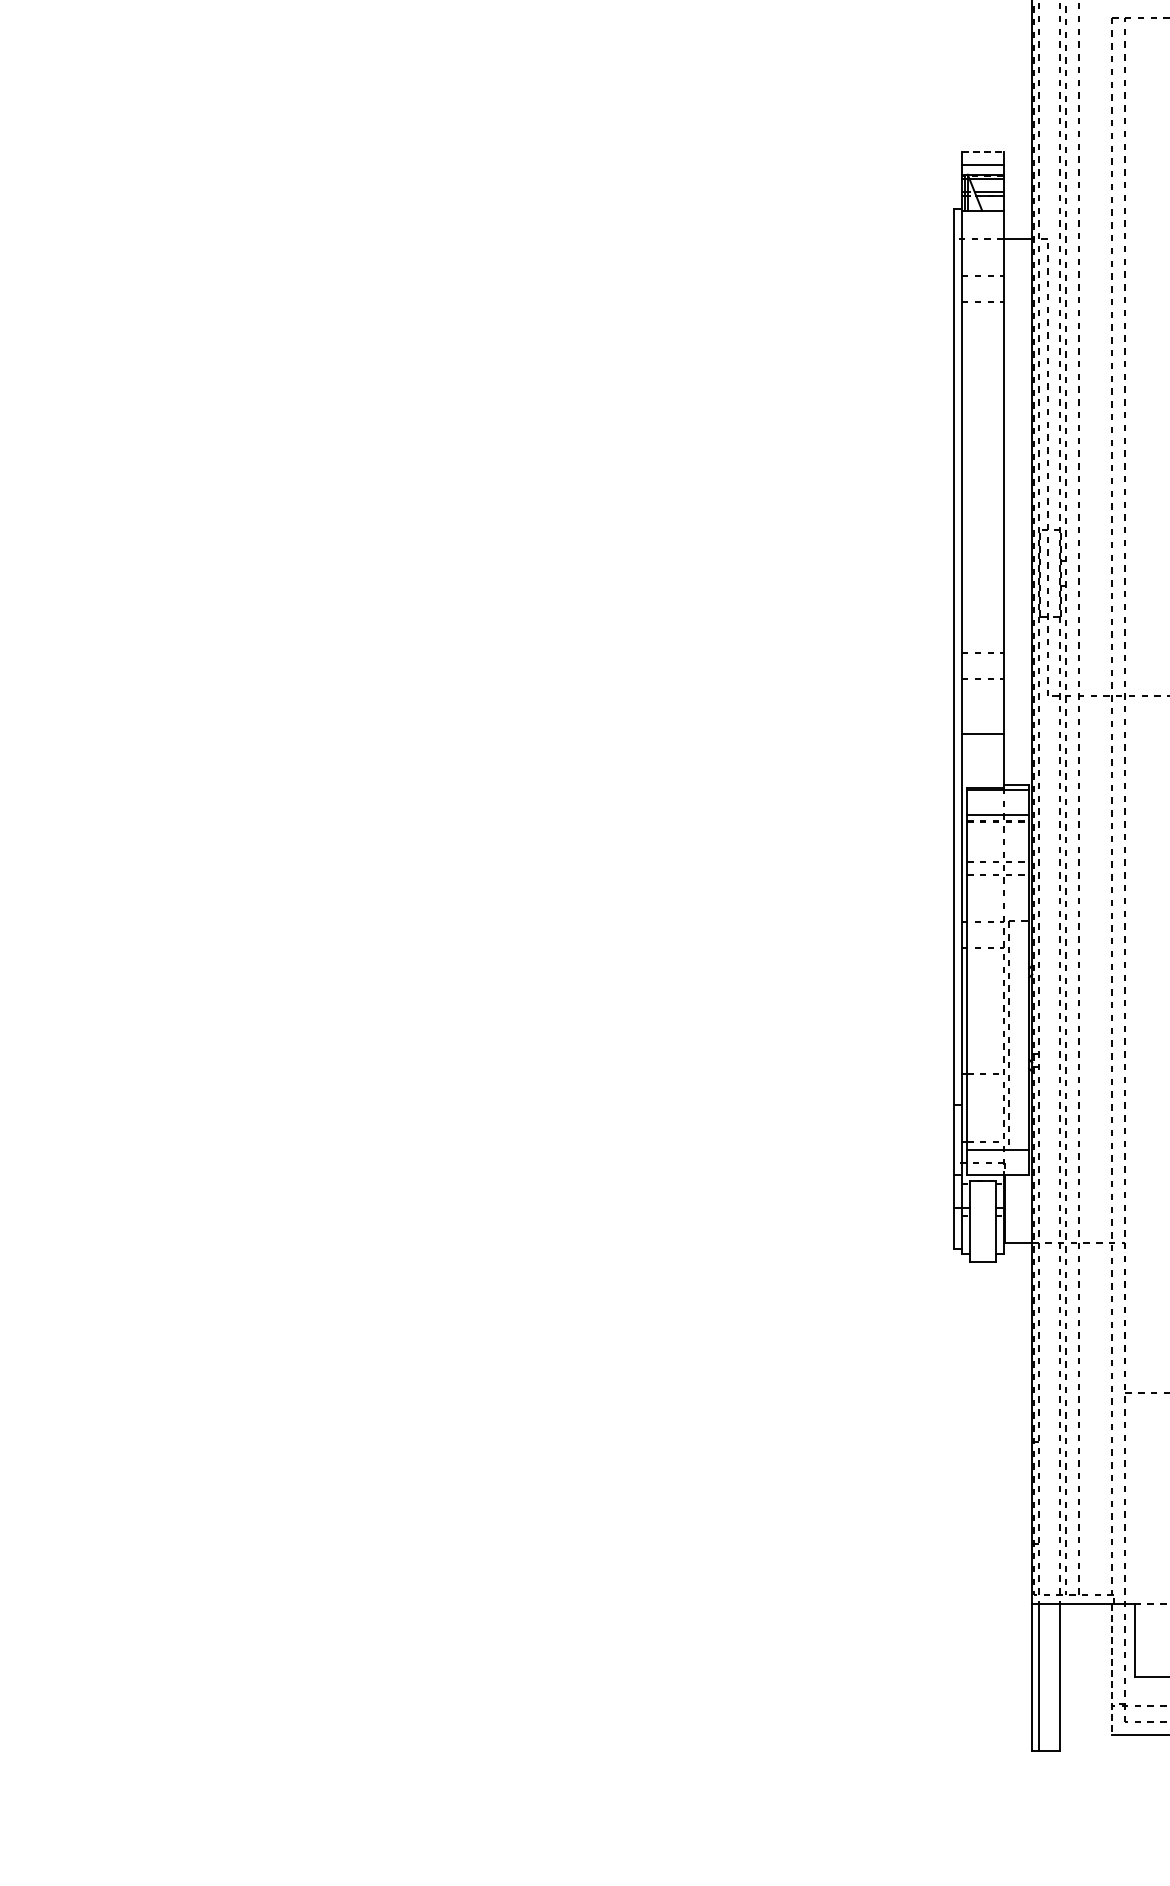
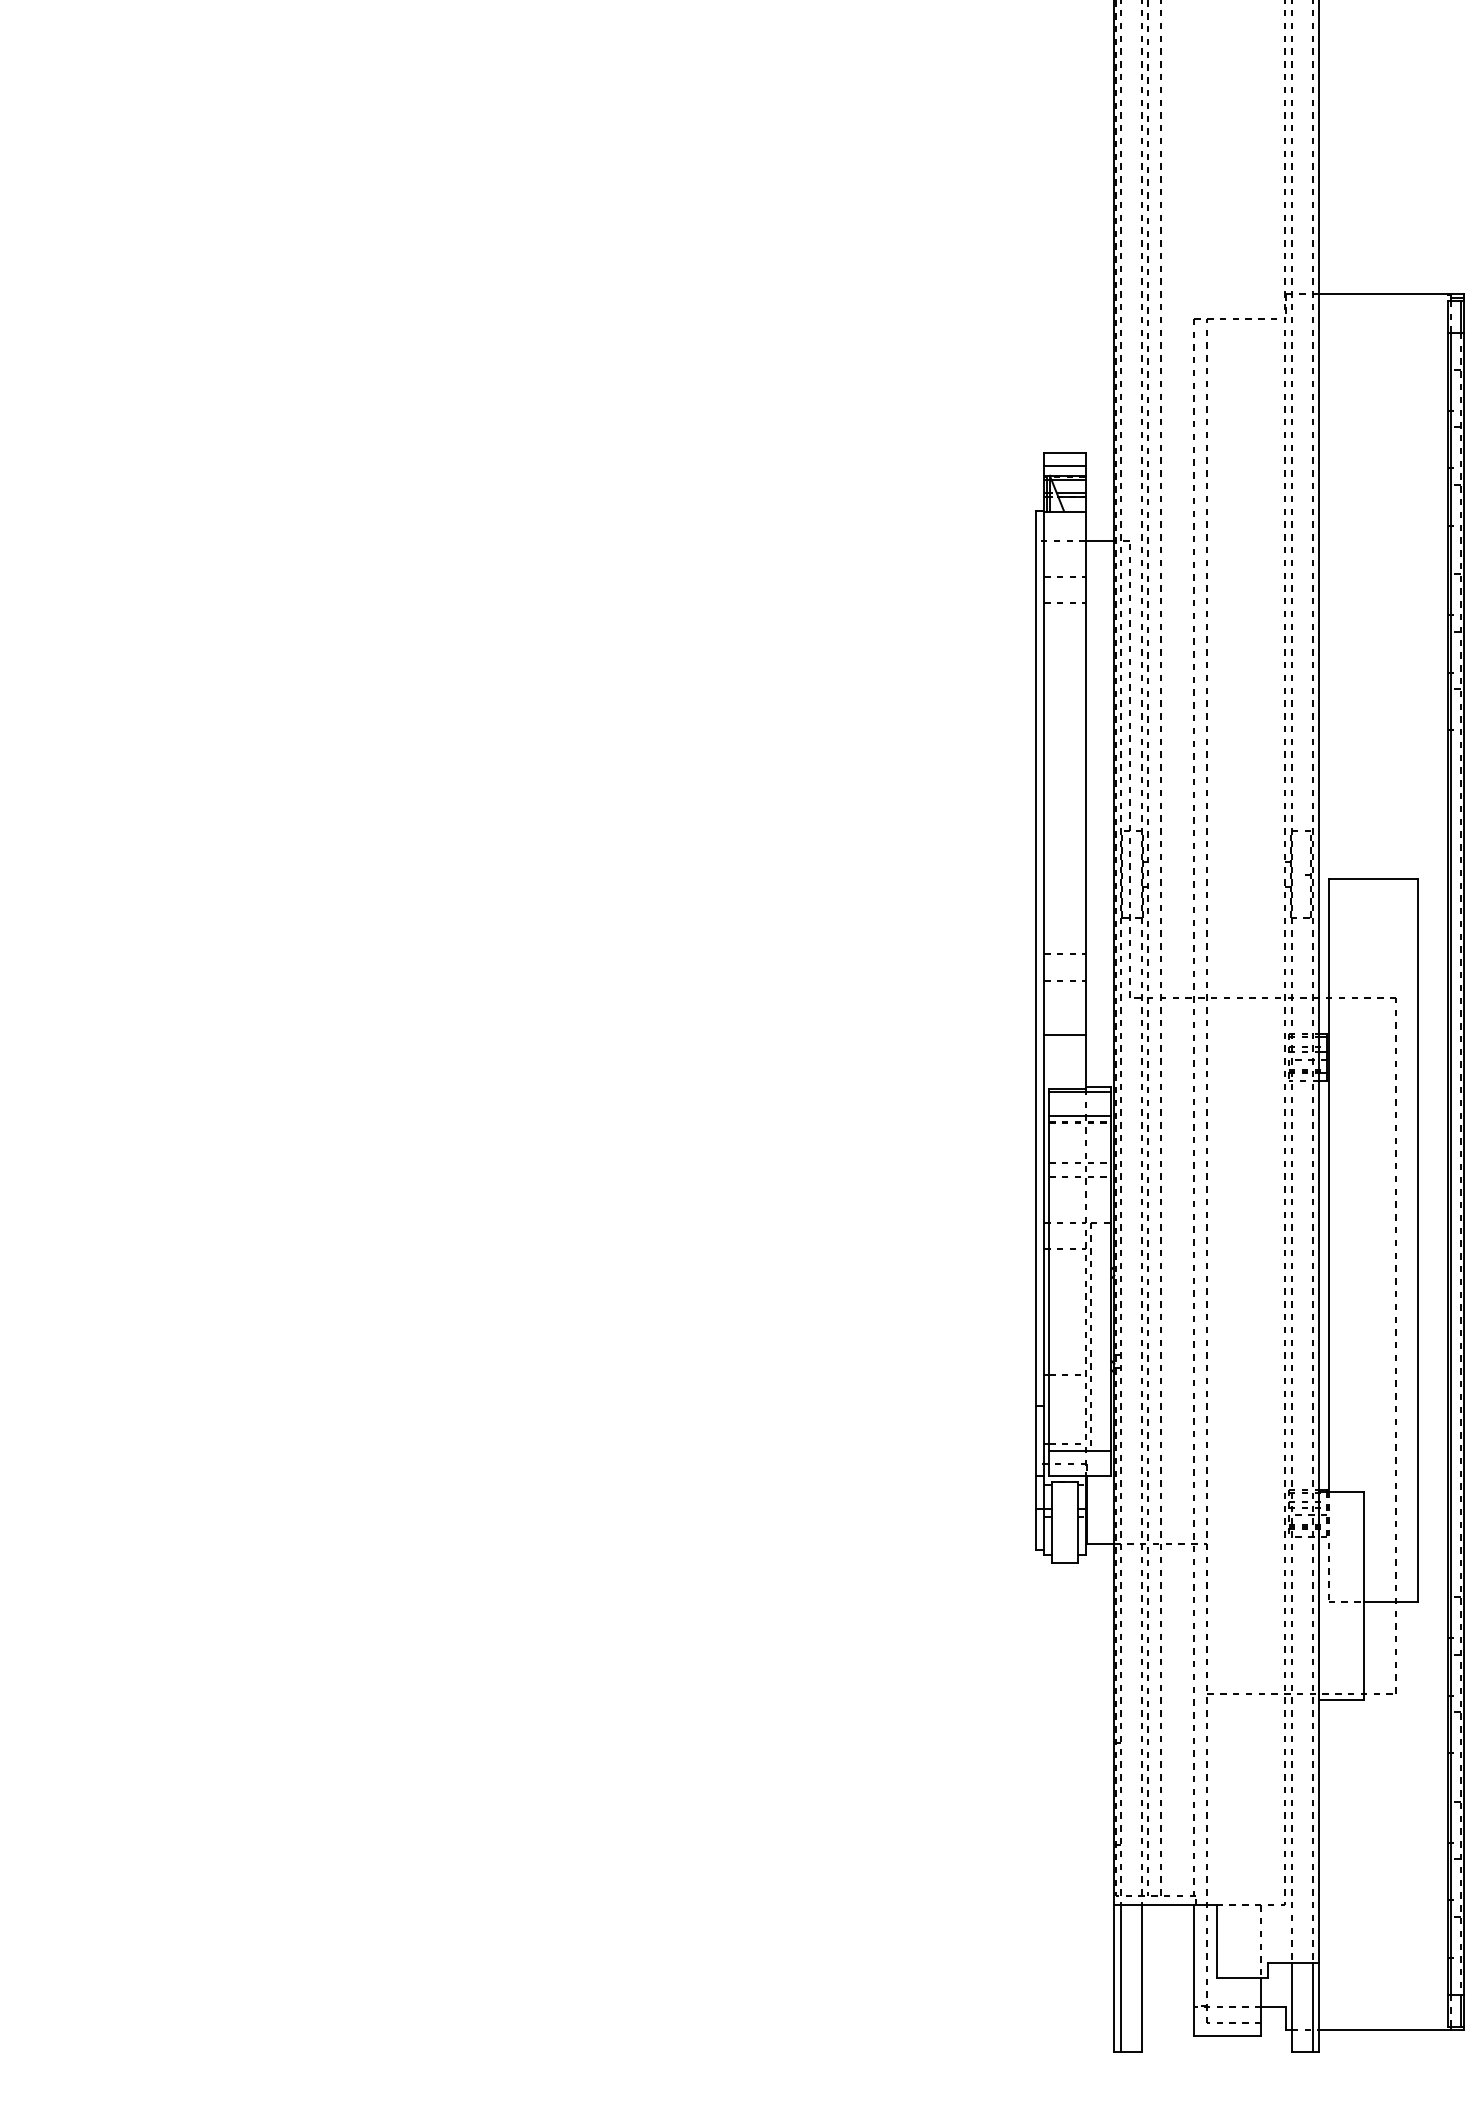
line: (982, 151) -> (1064, 452), dashed -> solid
line: (1112, 1669) -> (1194, 1970), dashed -> solid

